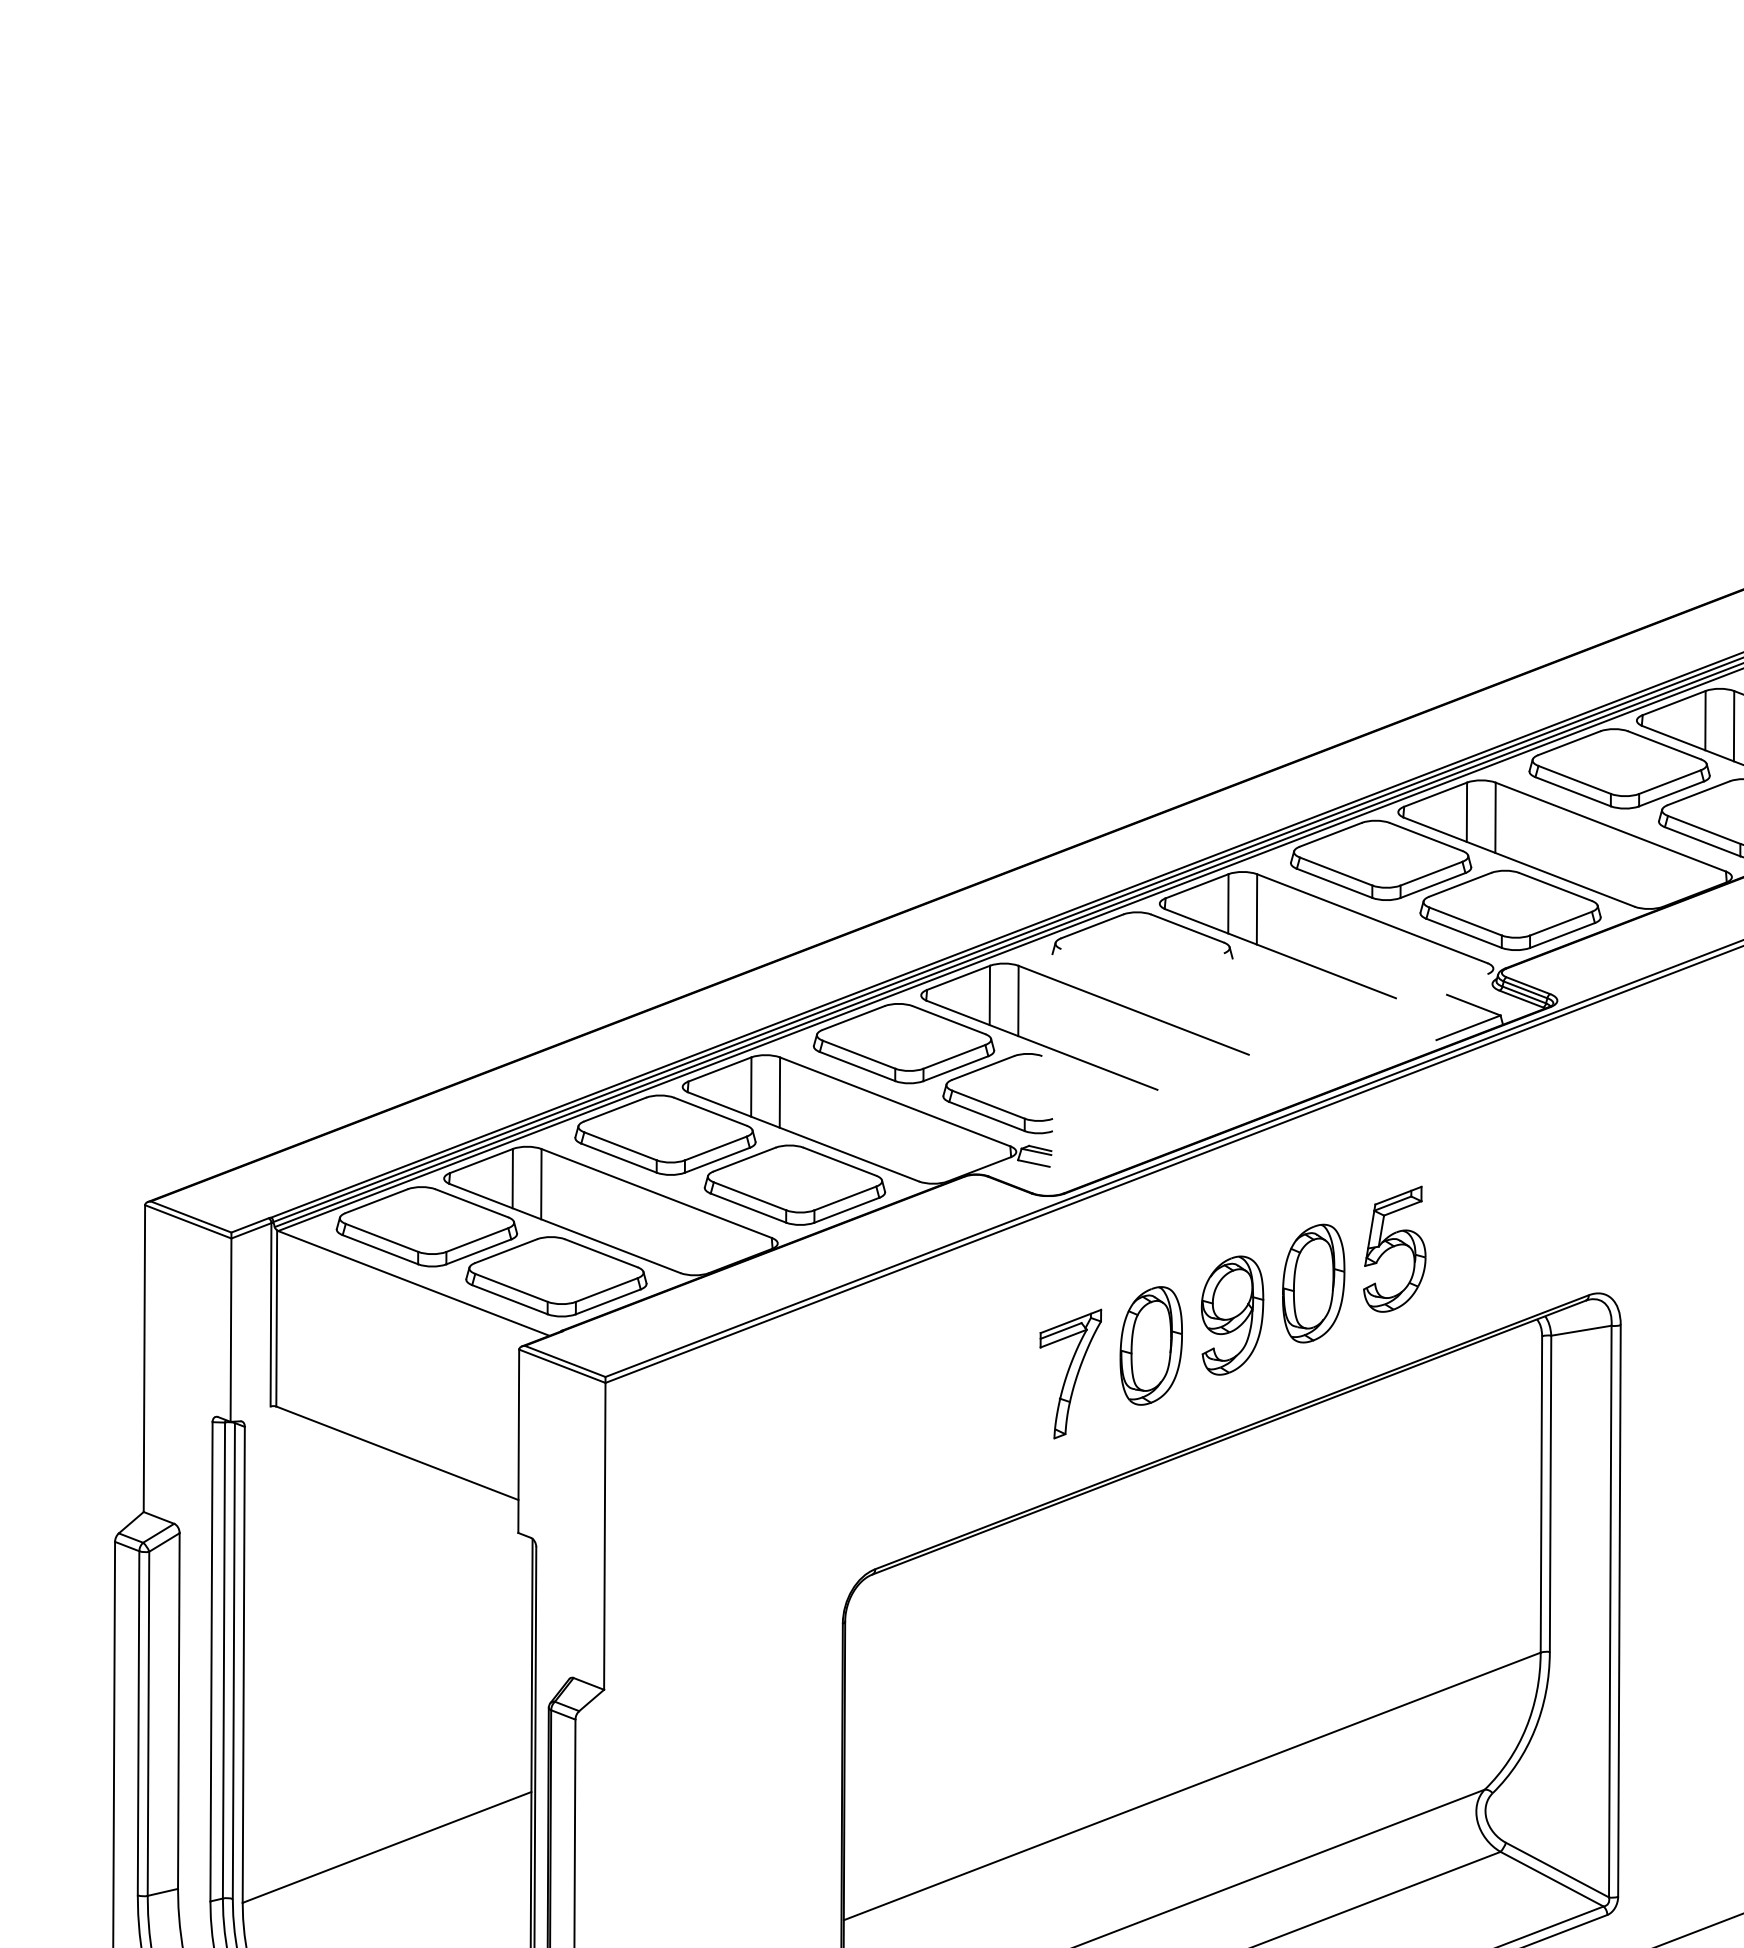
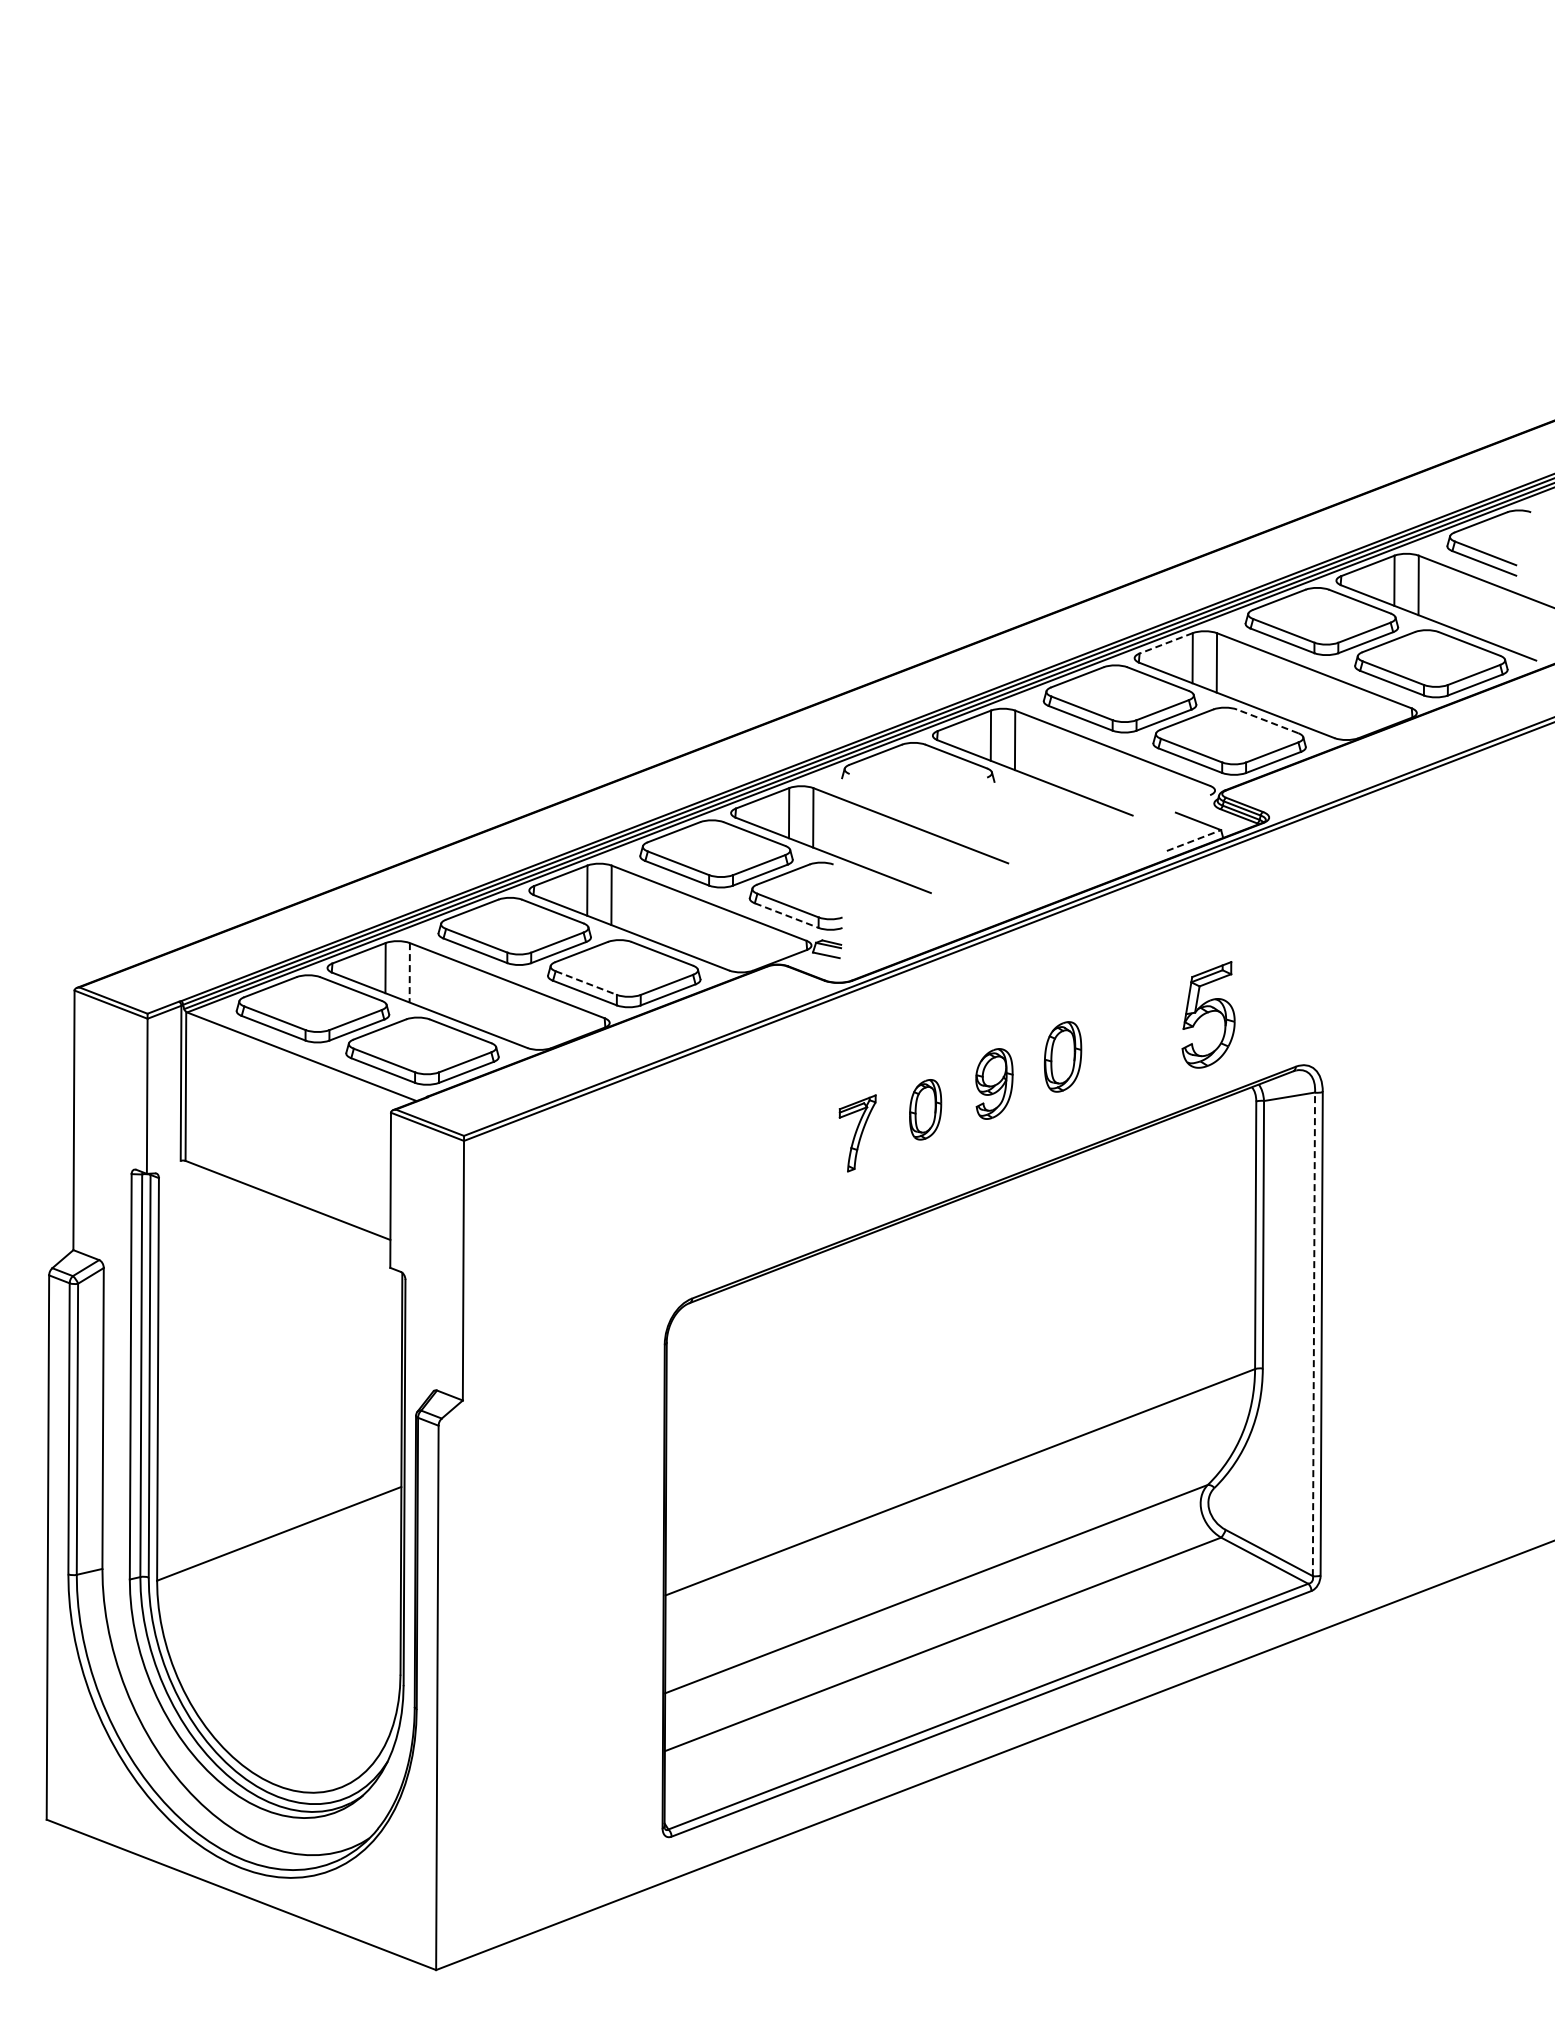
line: (1434, 794) -> (1165, 643), solid -> dashed
line: (1555, 887) -> (1267, 721), solid -> dashed
line: (1469, 1027) -> (1194, 840), solid -> dashed
line: (987, 1116) -> (787, 915), solid -> dashed
line: (541, 1183) -> (409, 972), solid -> dashed
line: (750, 1196) -> (586, 983), solid -> dashed
part: (1394, 1248) -> (1208, 1014), moved
part: (1313, 1283) -> (1062, 1056), size x0.7
part: (1232, 1315) -> (994, 1083), size x0.7
part: (1151, 1345) -> (925, 1109), size x0.6
part: (1070, 1374) -> (857, 1133), size x0.7
line: (1609, 1611) -> (1313, 1334), solid -> dashed

